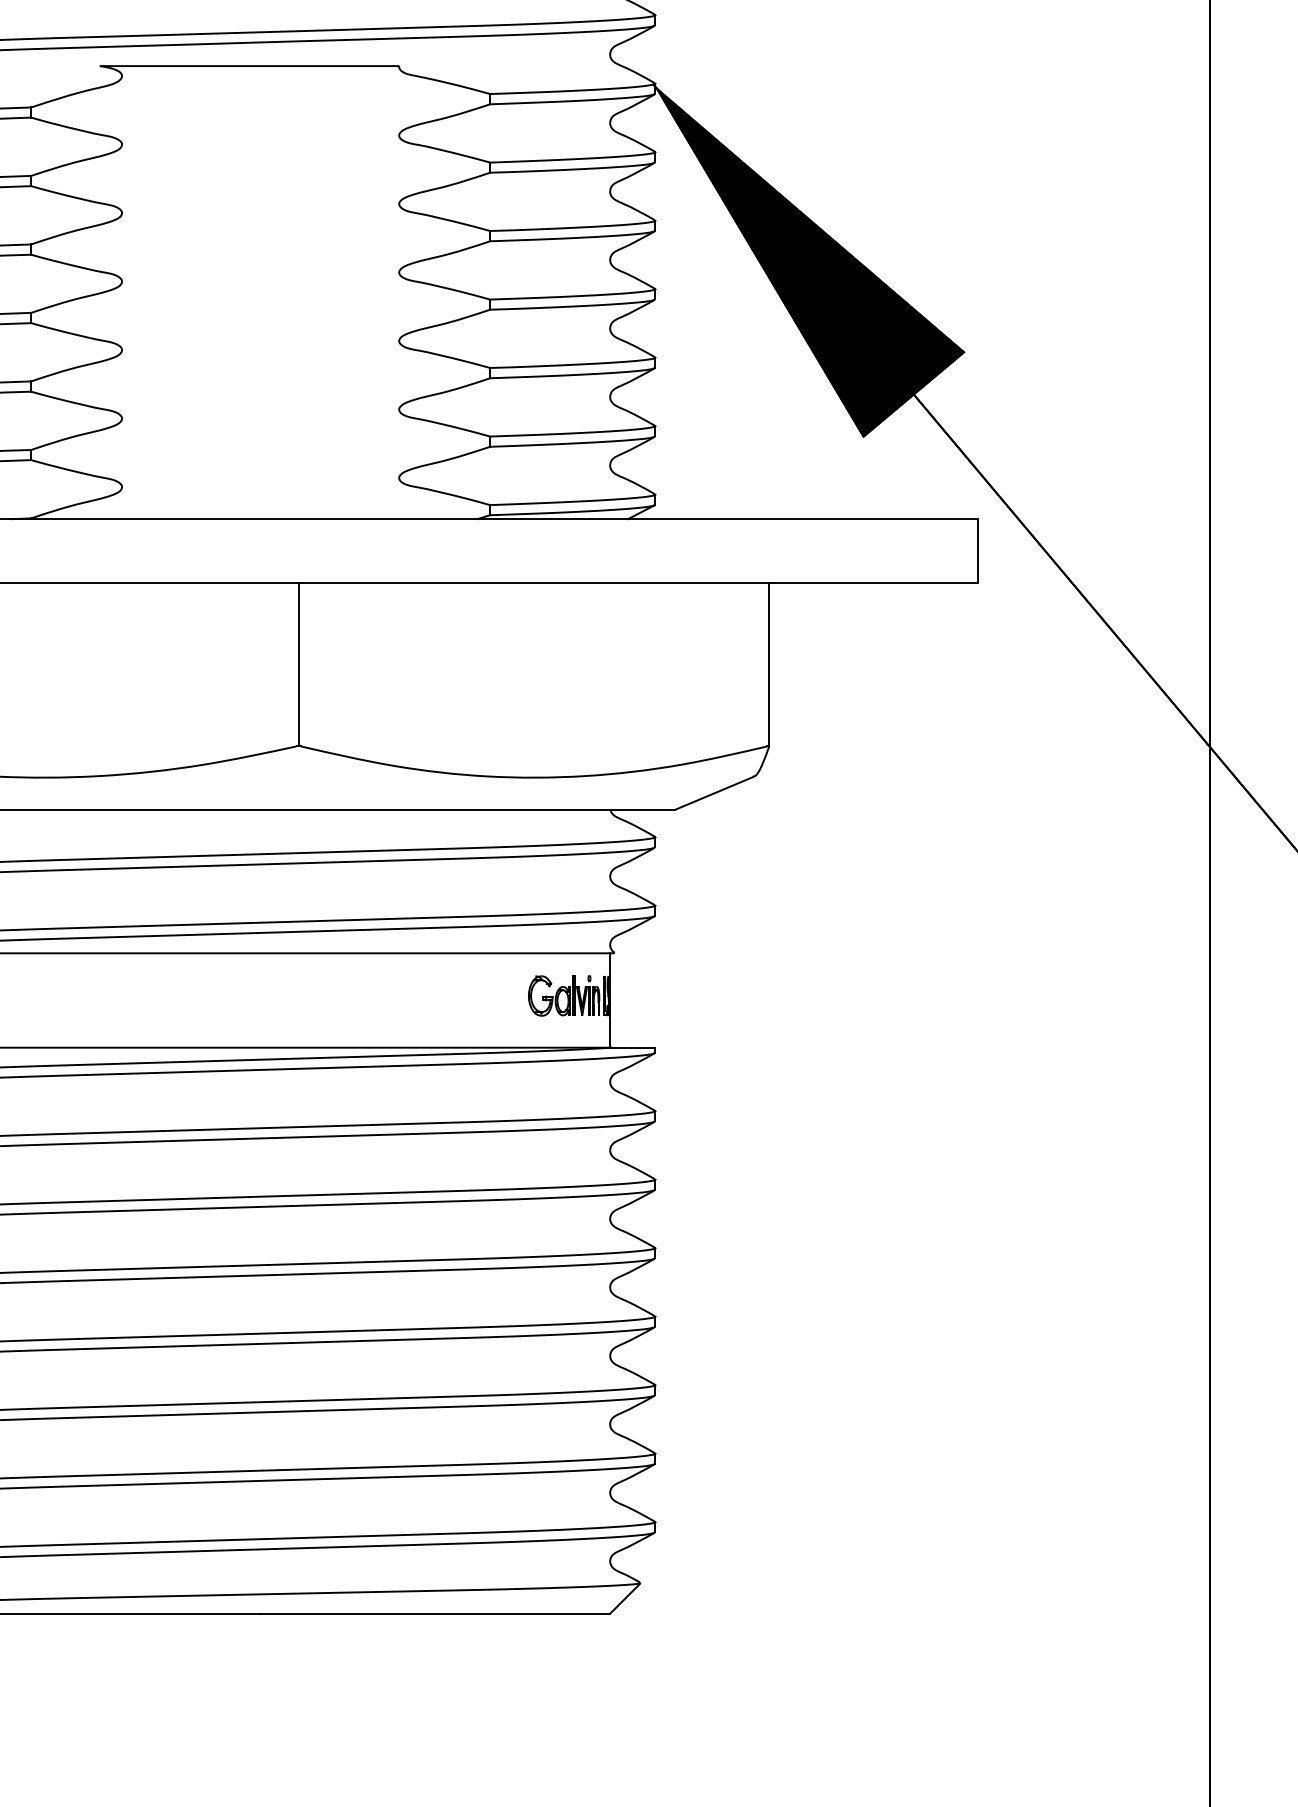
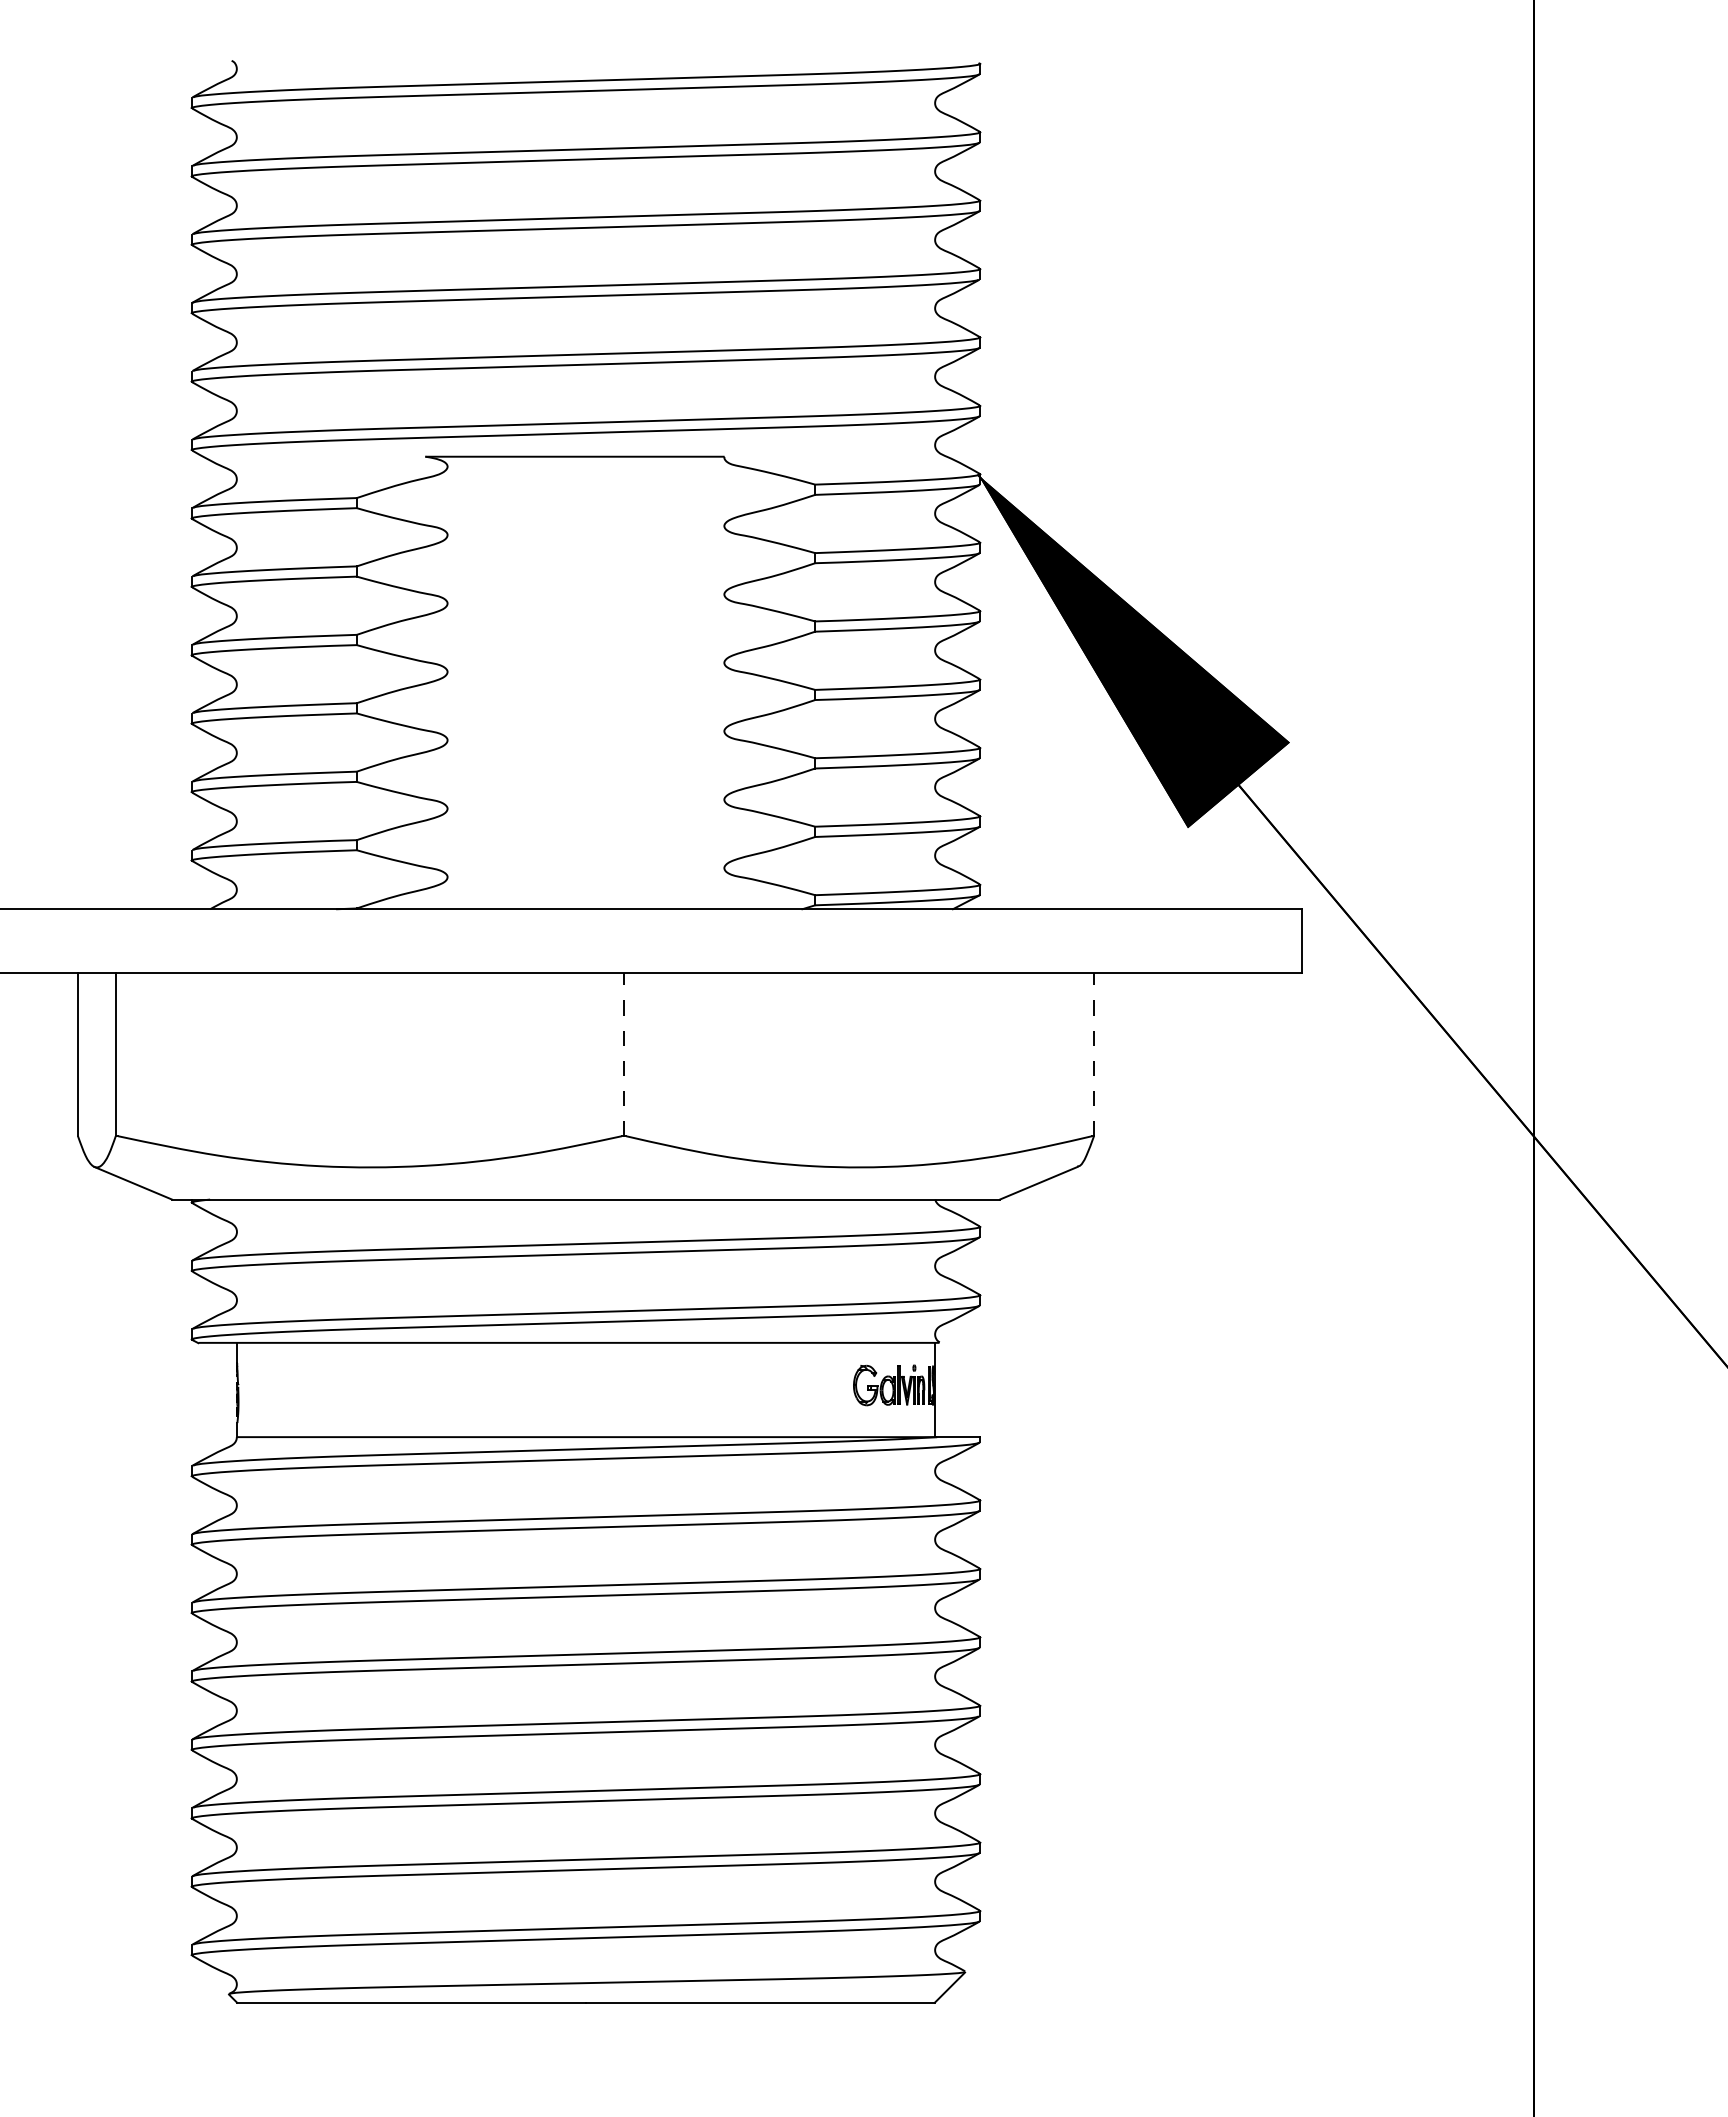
line: (299, 664) -> (624, 1054), solid -> dashed
line: (769, 664) -> (1094, 1054), solid -> dashed

